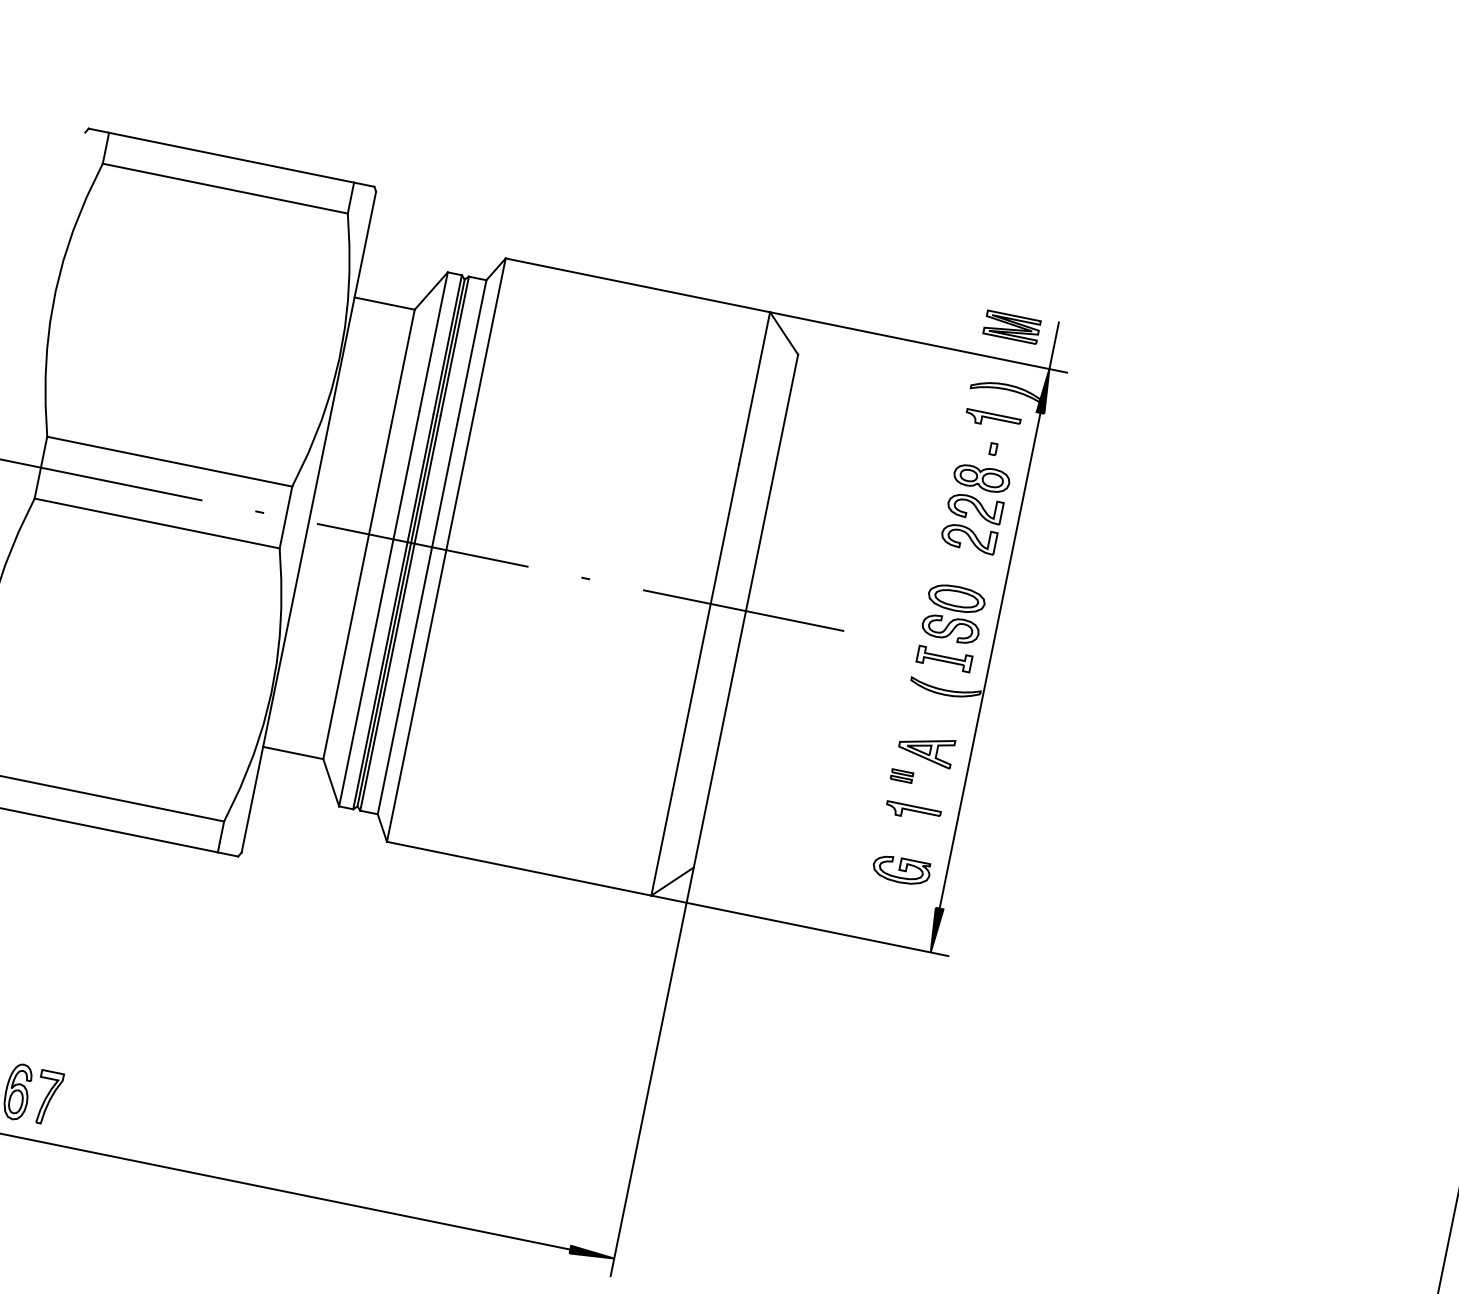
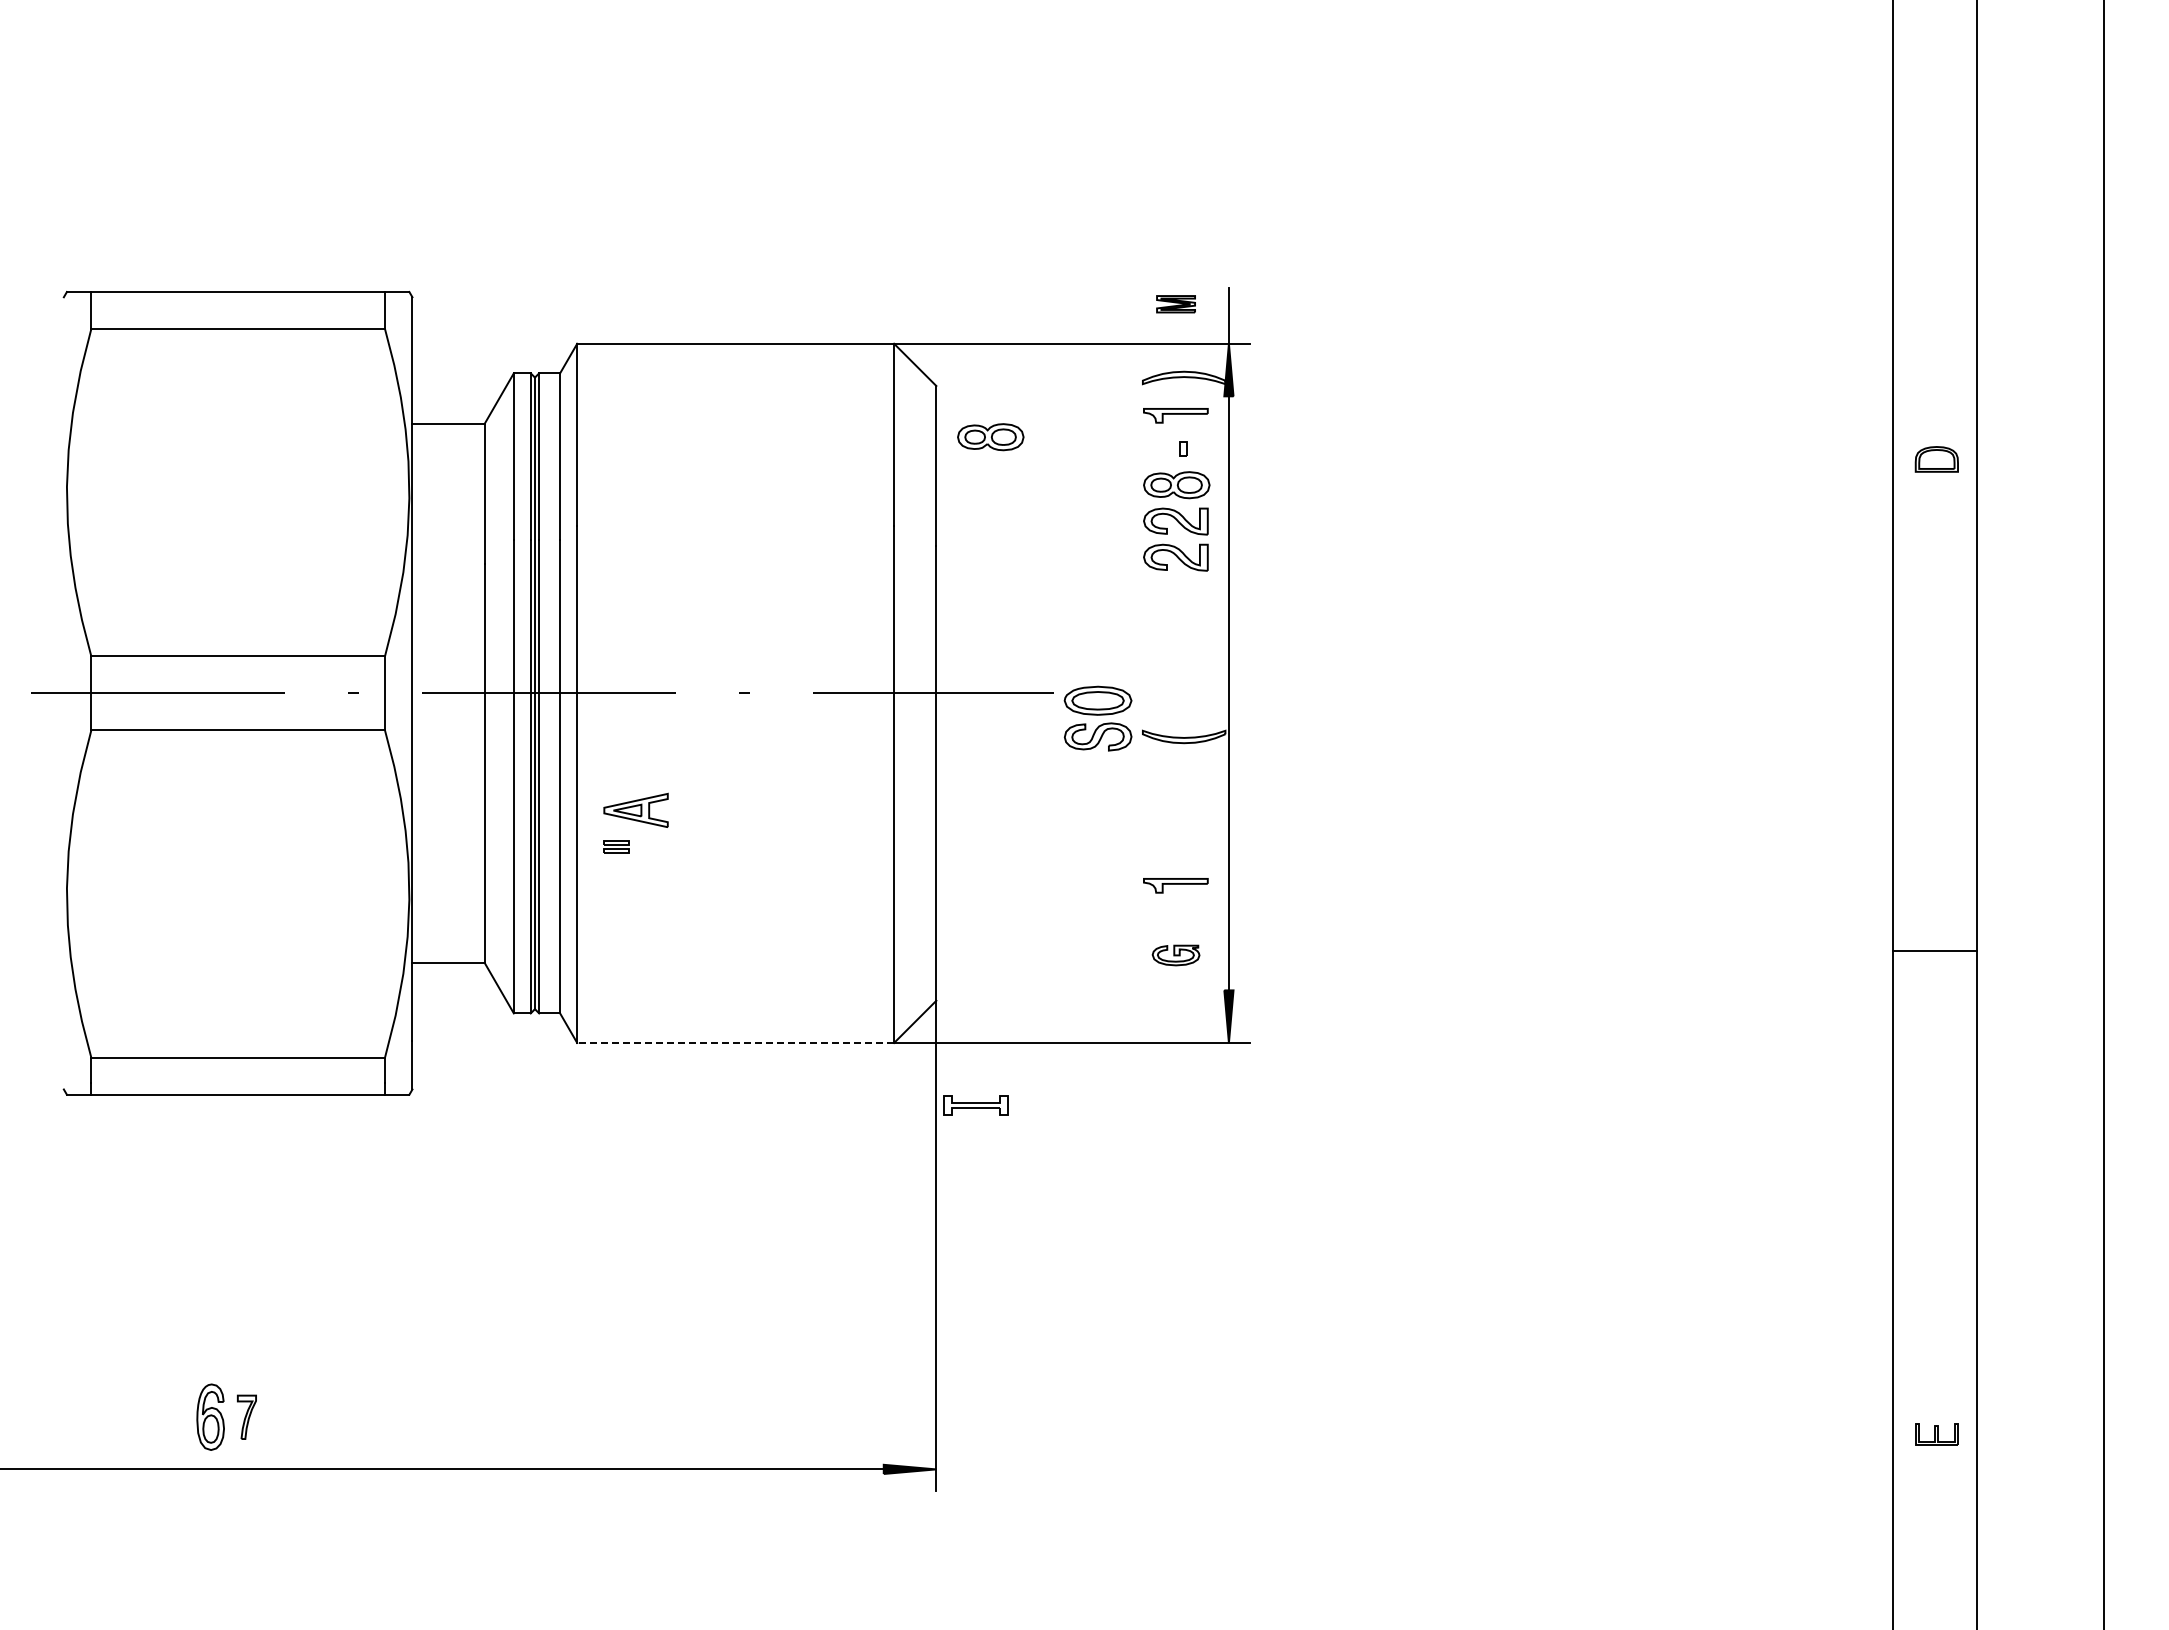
part: (1011, 326) -> (1175, 303), size x0.6
part: (834, 406) -> (990, 437), added
part: (953, 613) -> (1097, 718), moved
part: (943, 659) -> (975, 1105), moved
part: (925, 748) -> (635, 809), moved
part: (901, 775) -> (616, 846), moved
line: (518, 869) -> (735, 1043), solid -> dashed
part: (900, 870) -> (1175, 955), size x0.7
part: (47, 1098) -> (246, 1417), size x0.7

